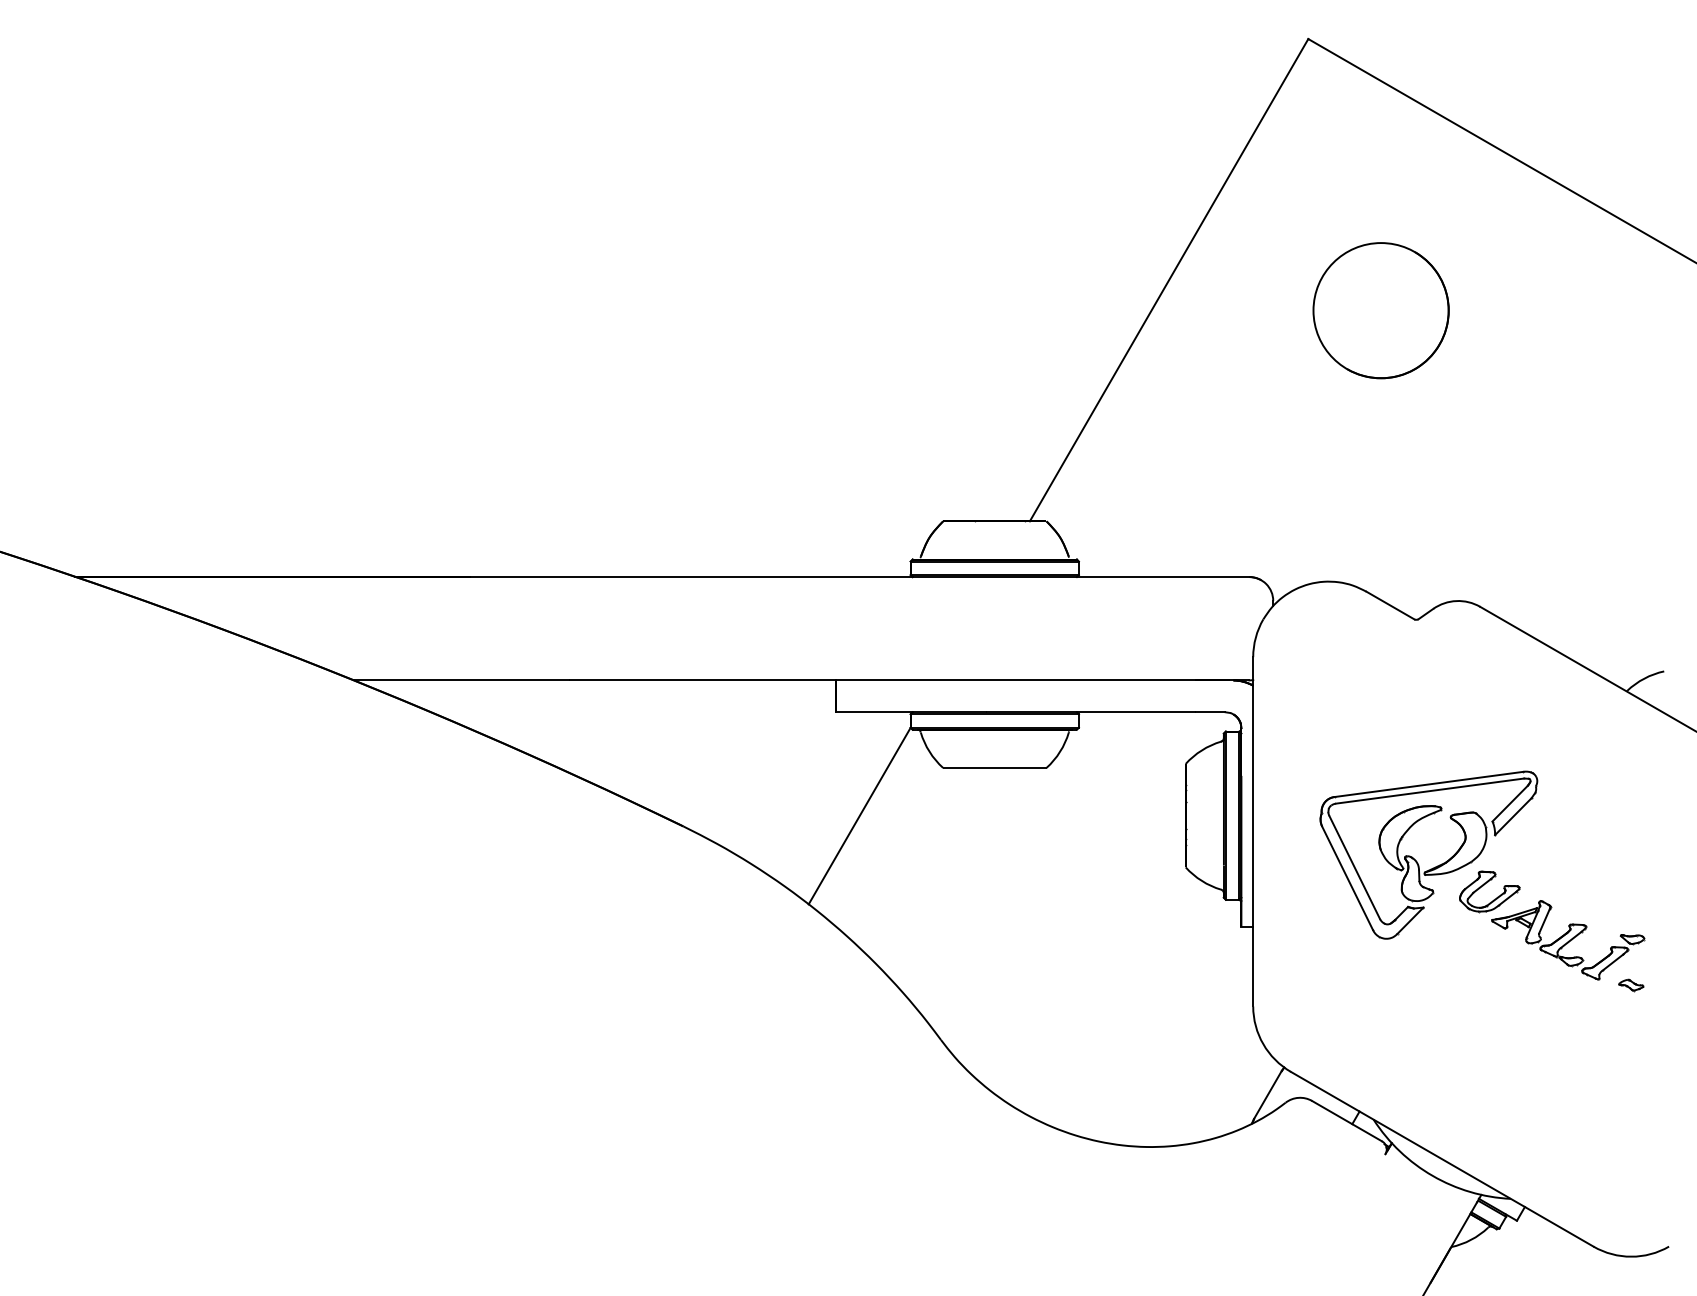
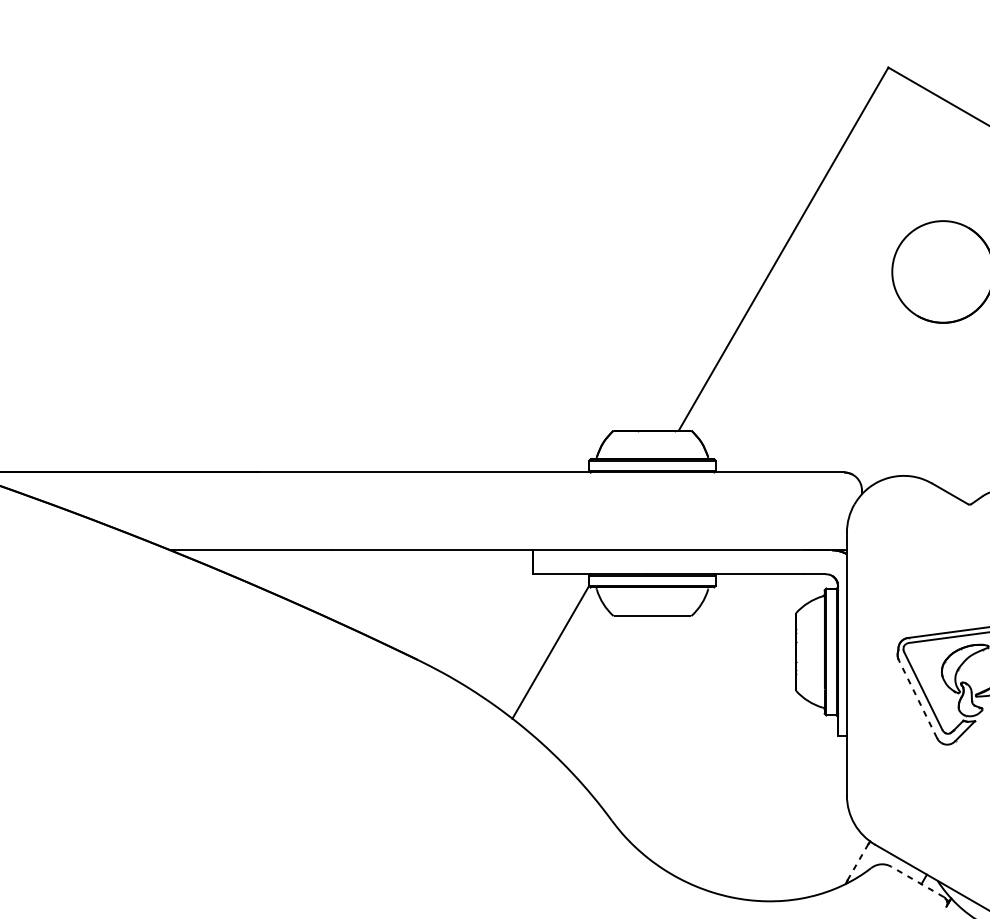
line: (1347, 877) -> (917, 698), solid -> dashed
line: (1267, 1094) -> (857, 861), solid -> dashed
line: (1346, 1120) -> (917, 881), solid -> dashed

